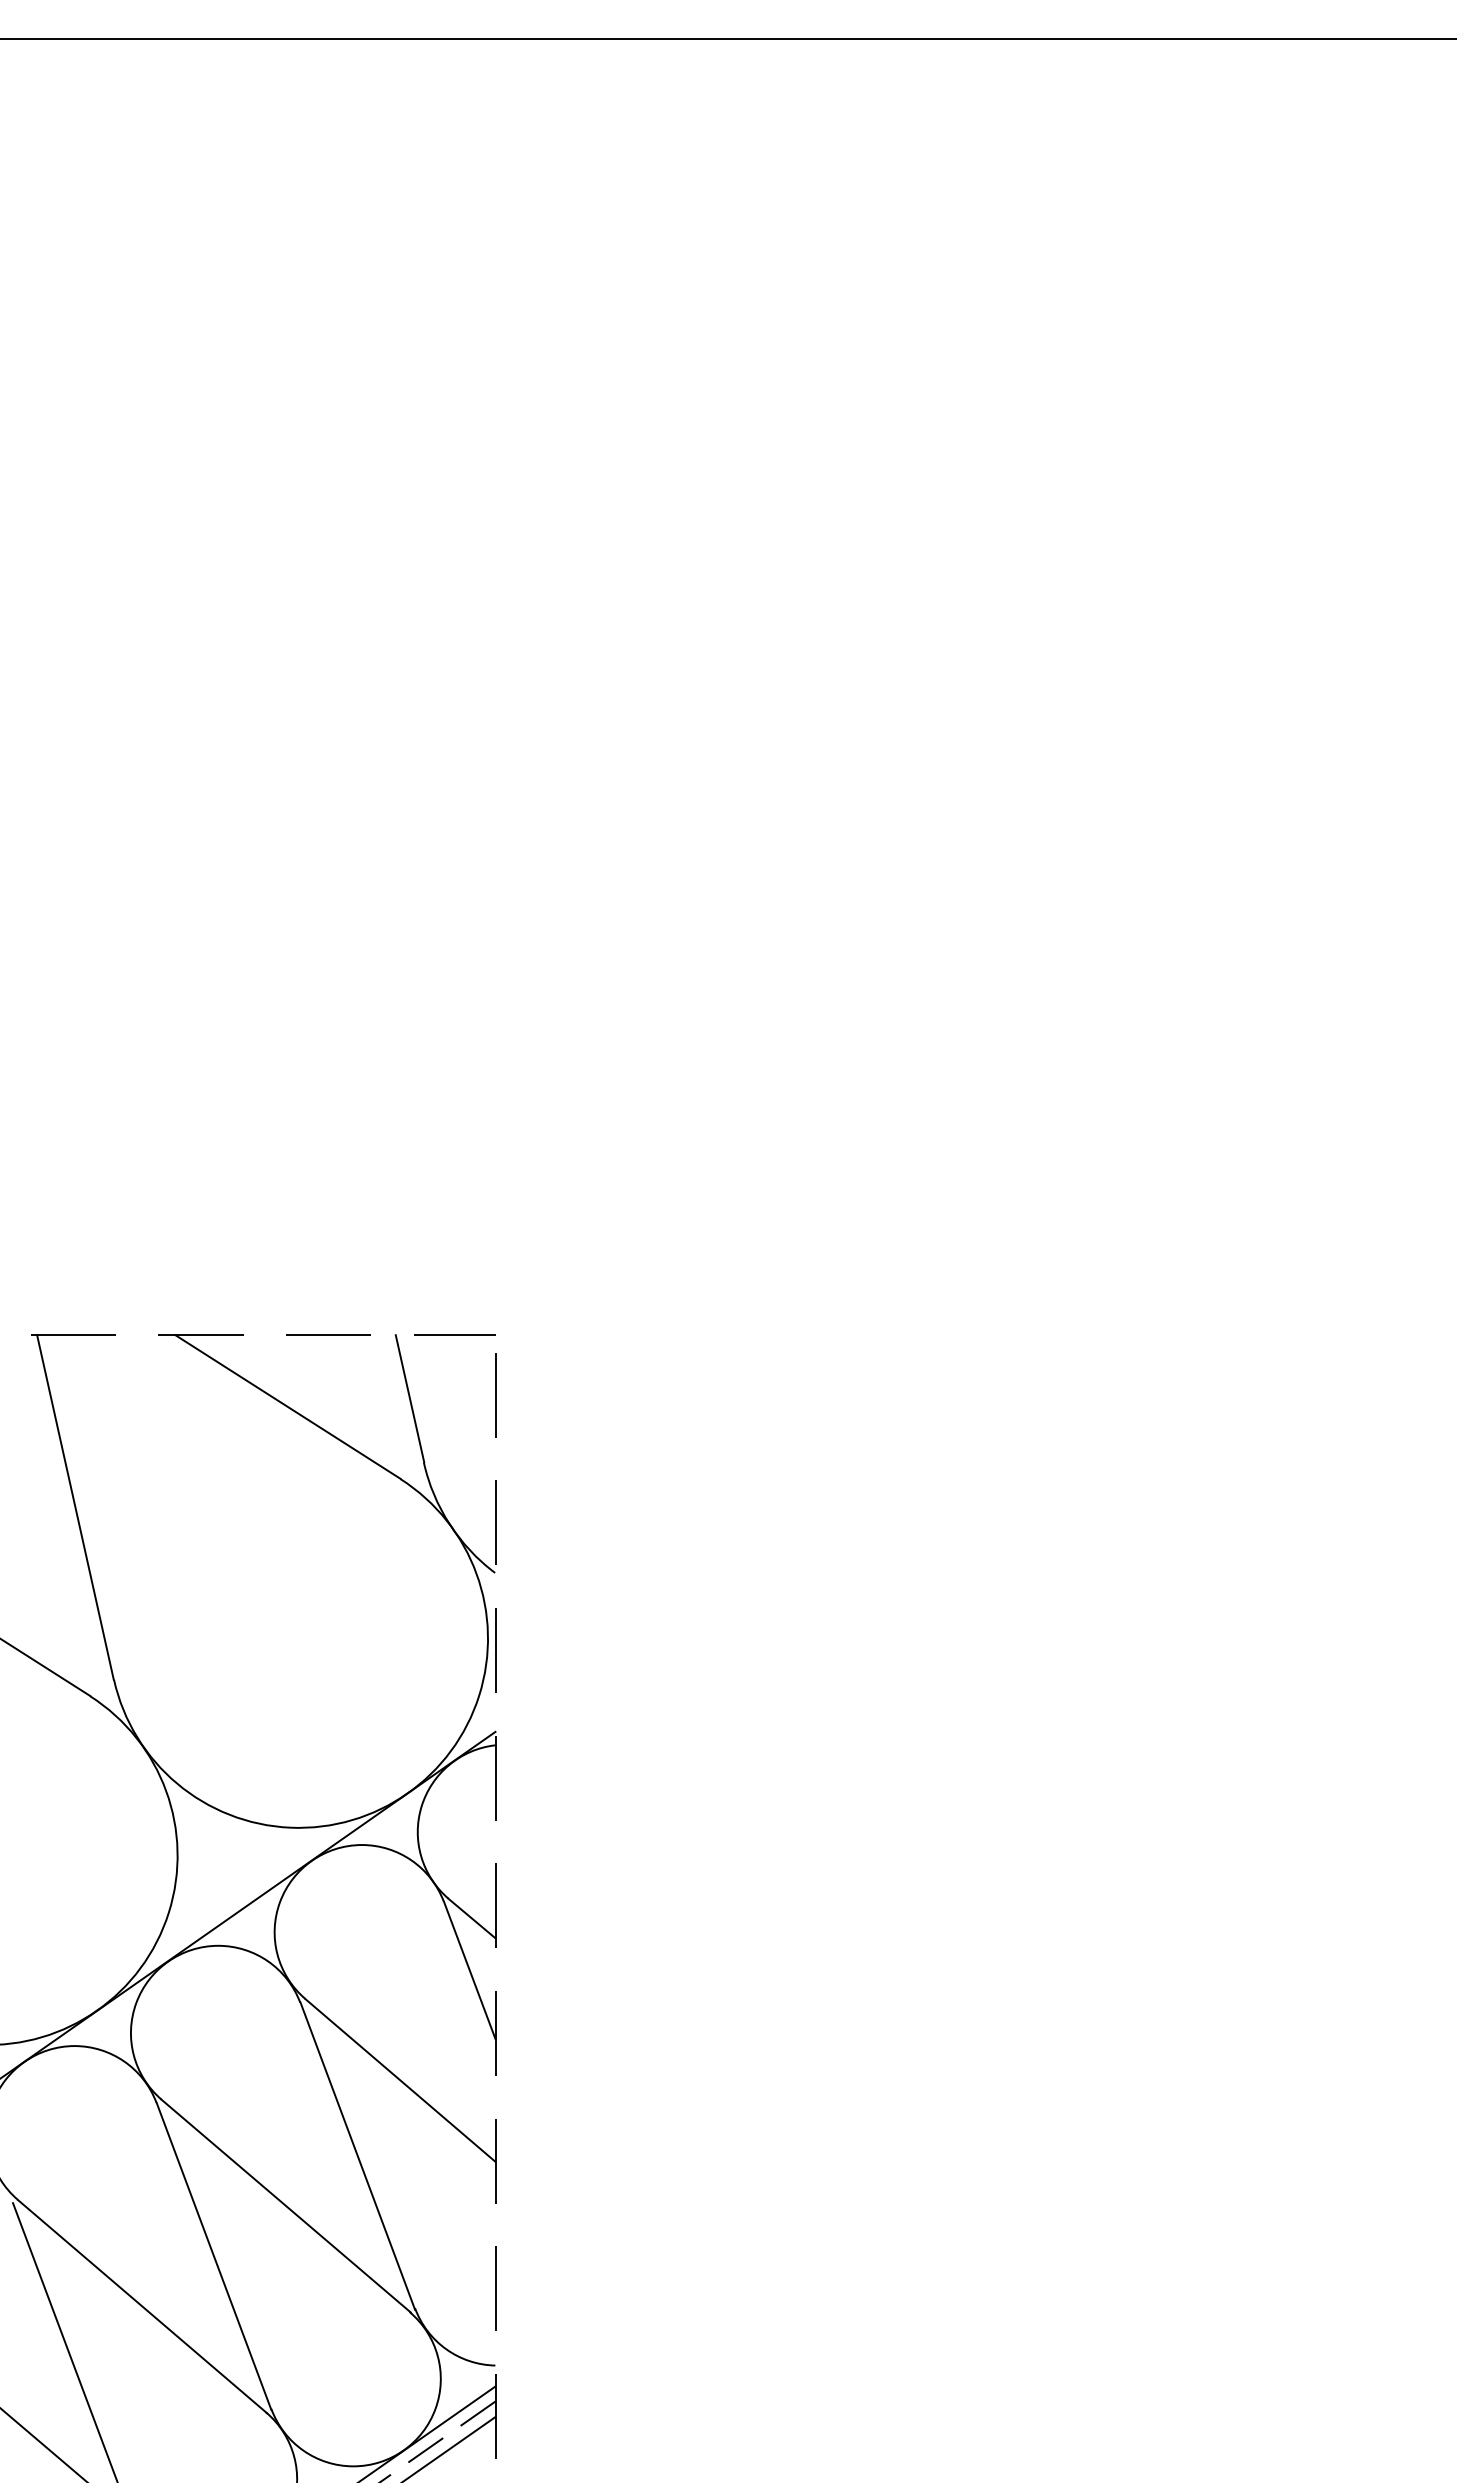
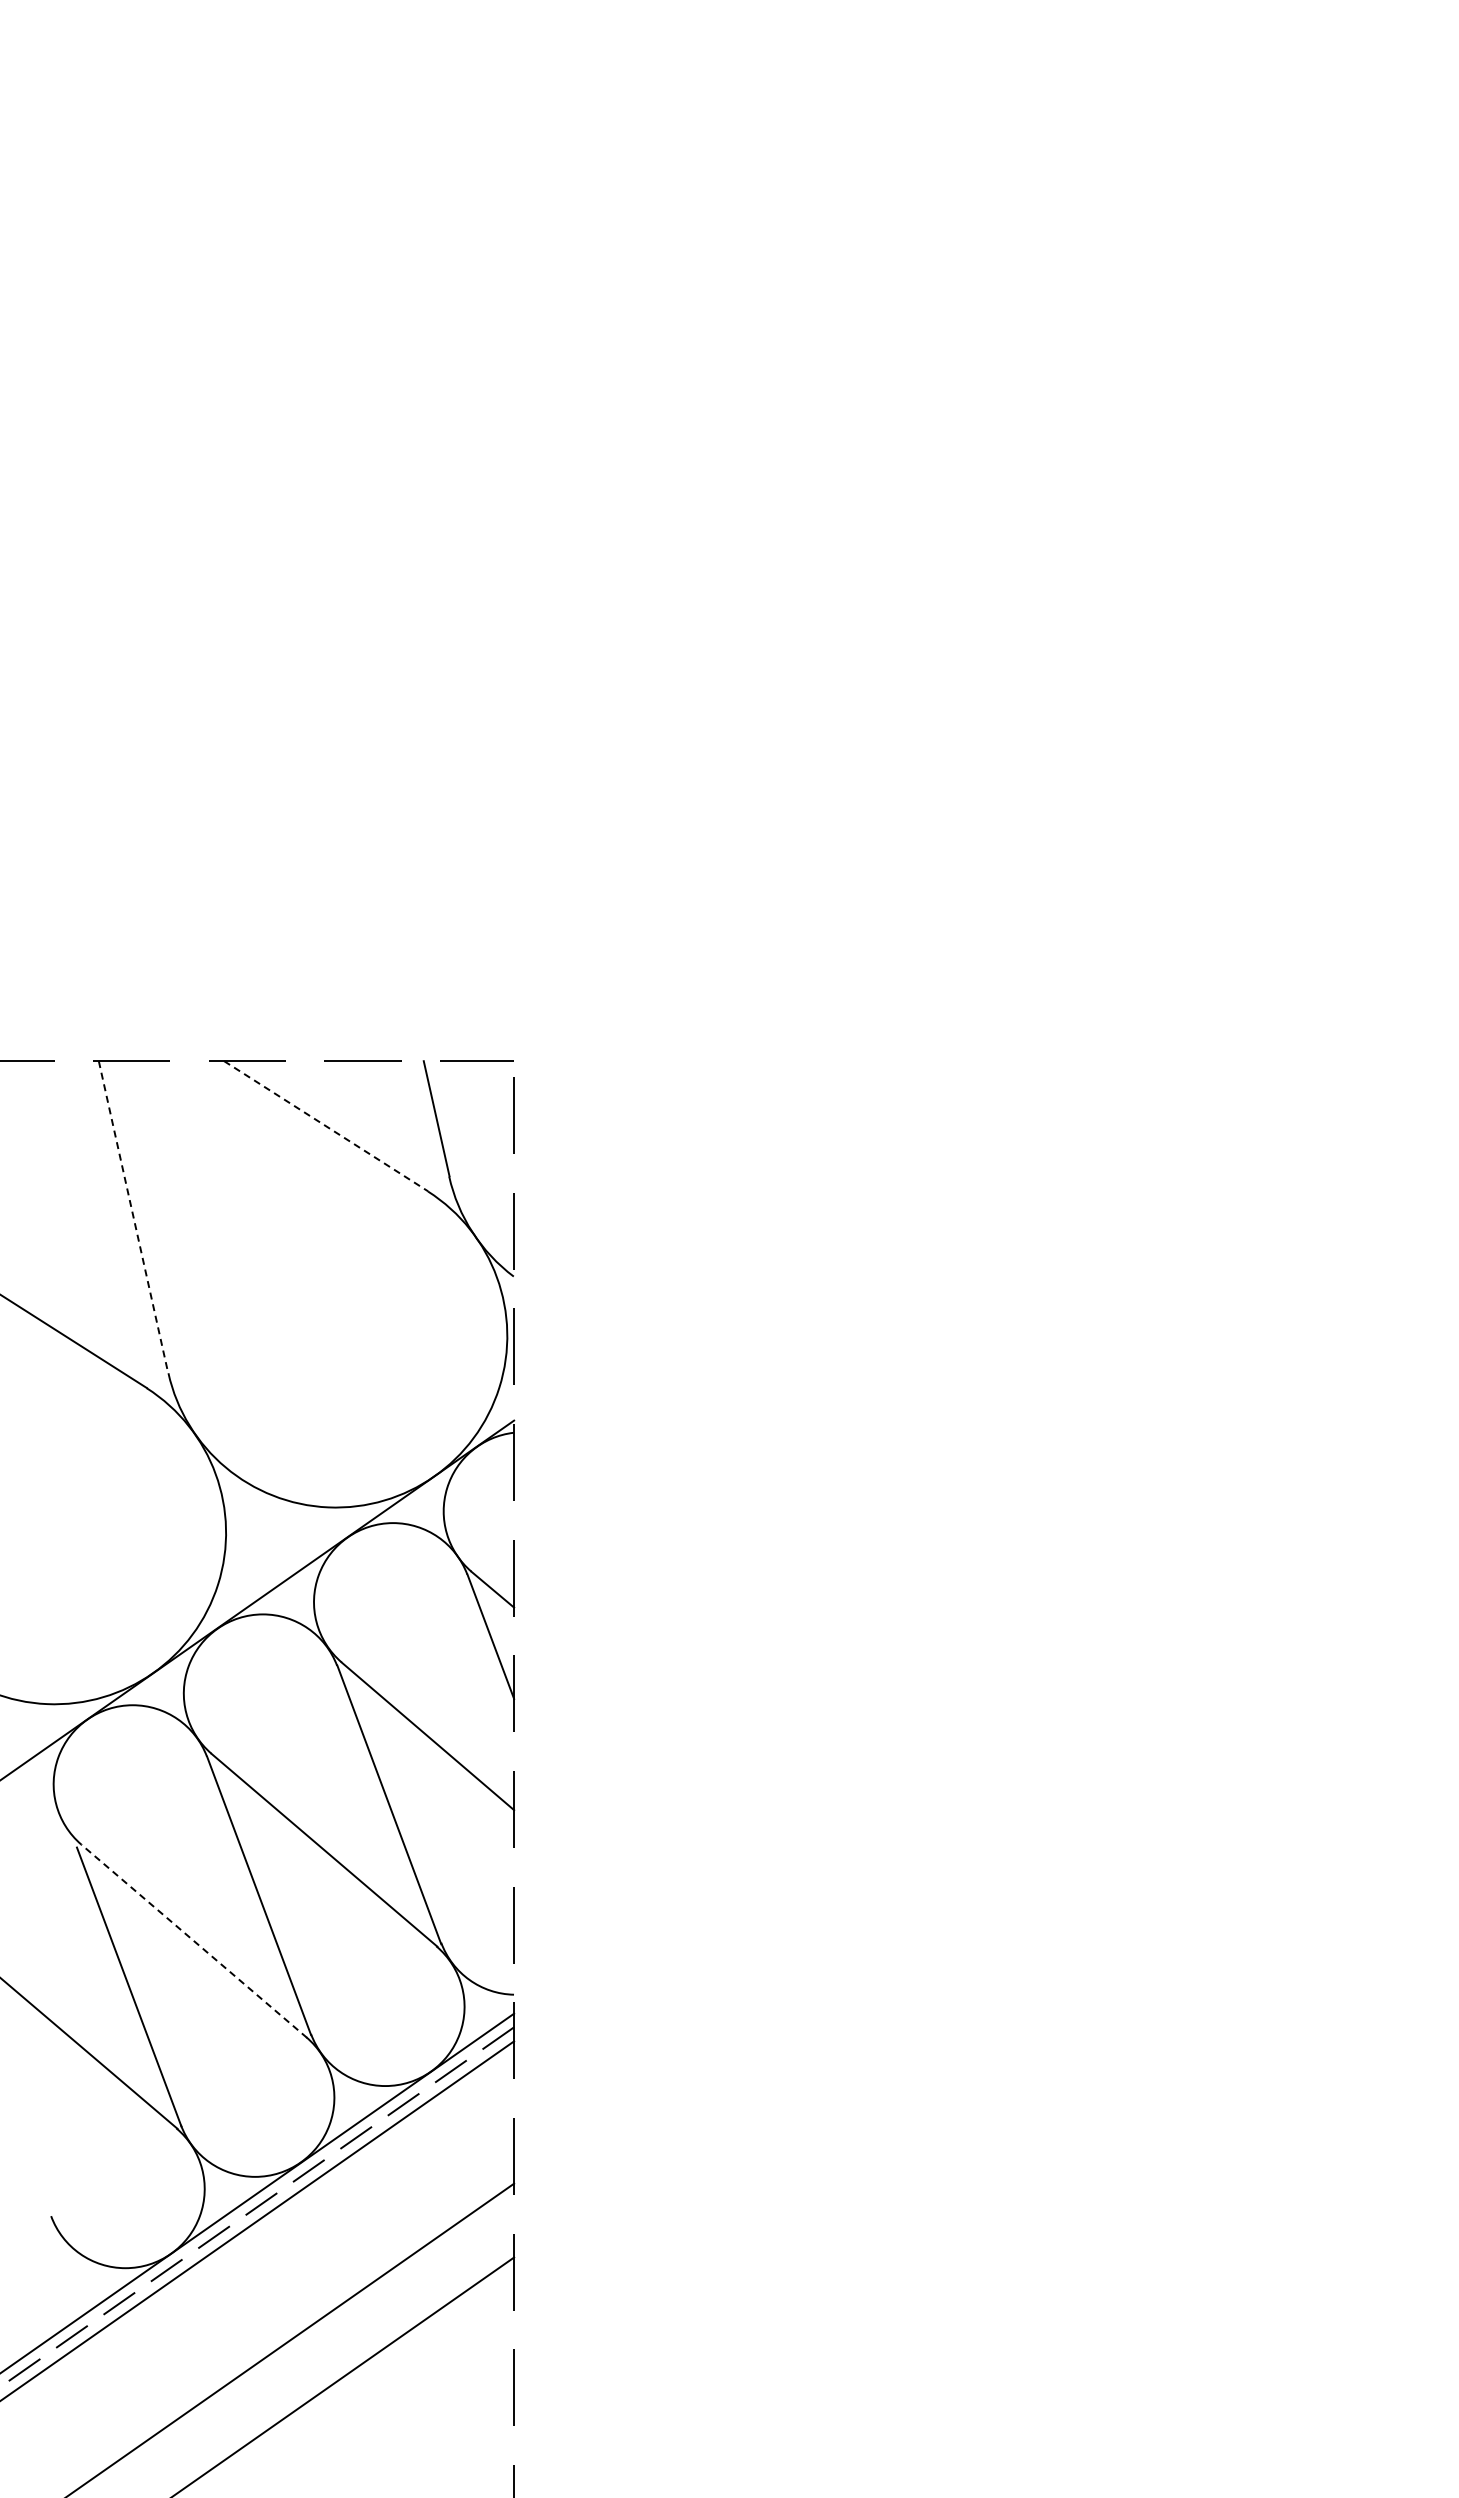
line: (288, 1407) -> (326, 1126), solid -> dashed
line: (75, 1507) -> (133, 1217), solid -> dashed
line: (142, 2306) -> (194, 1941), solid -> dashed

